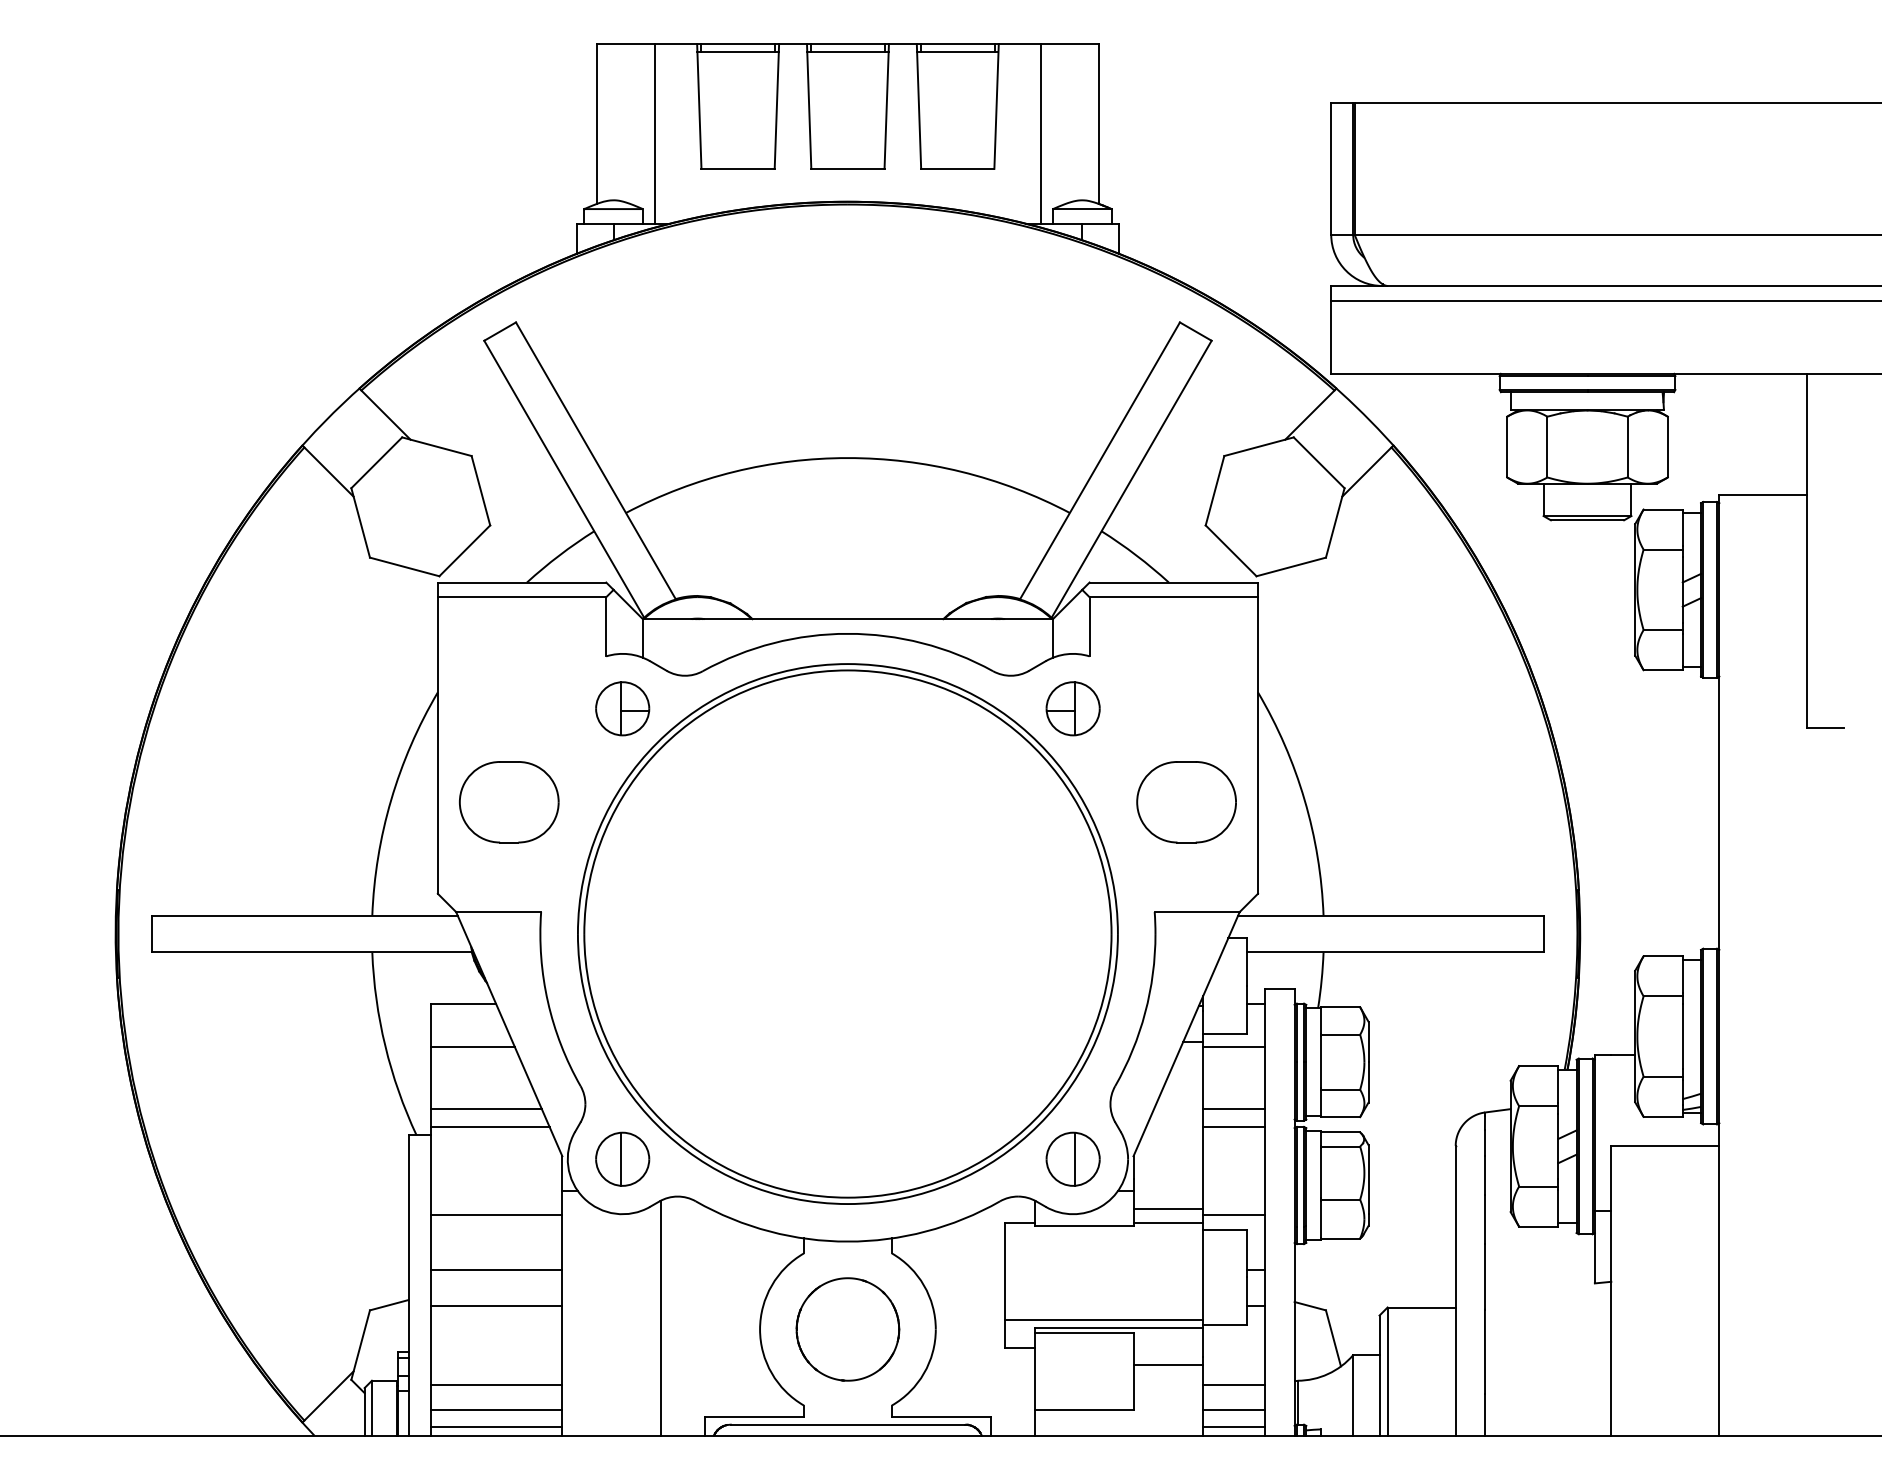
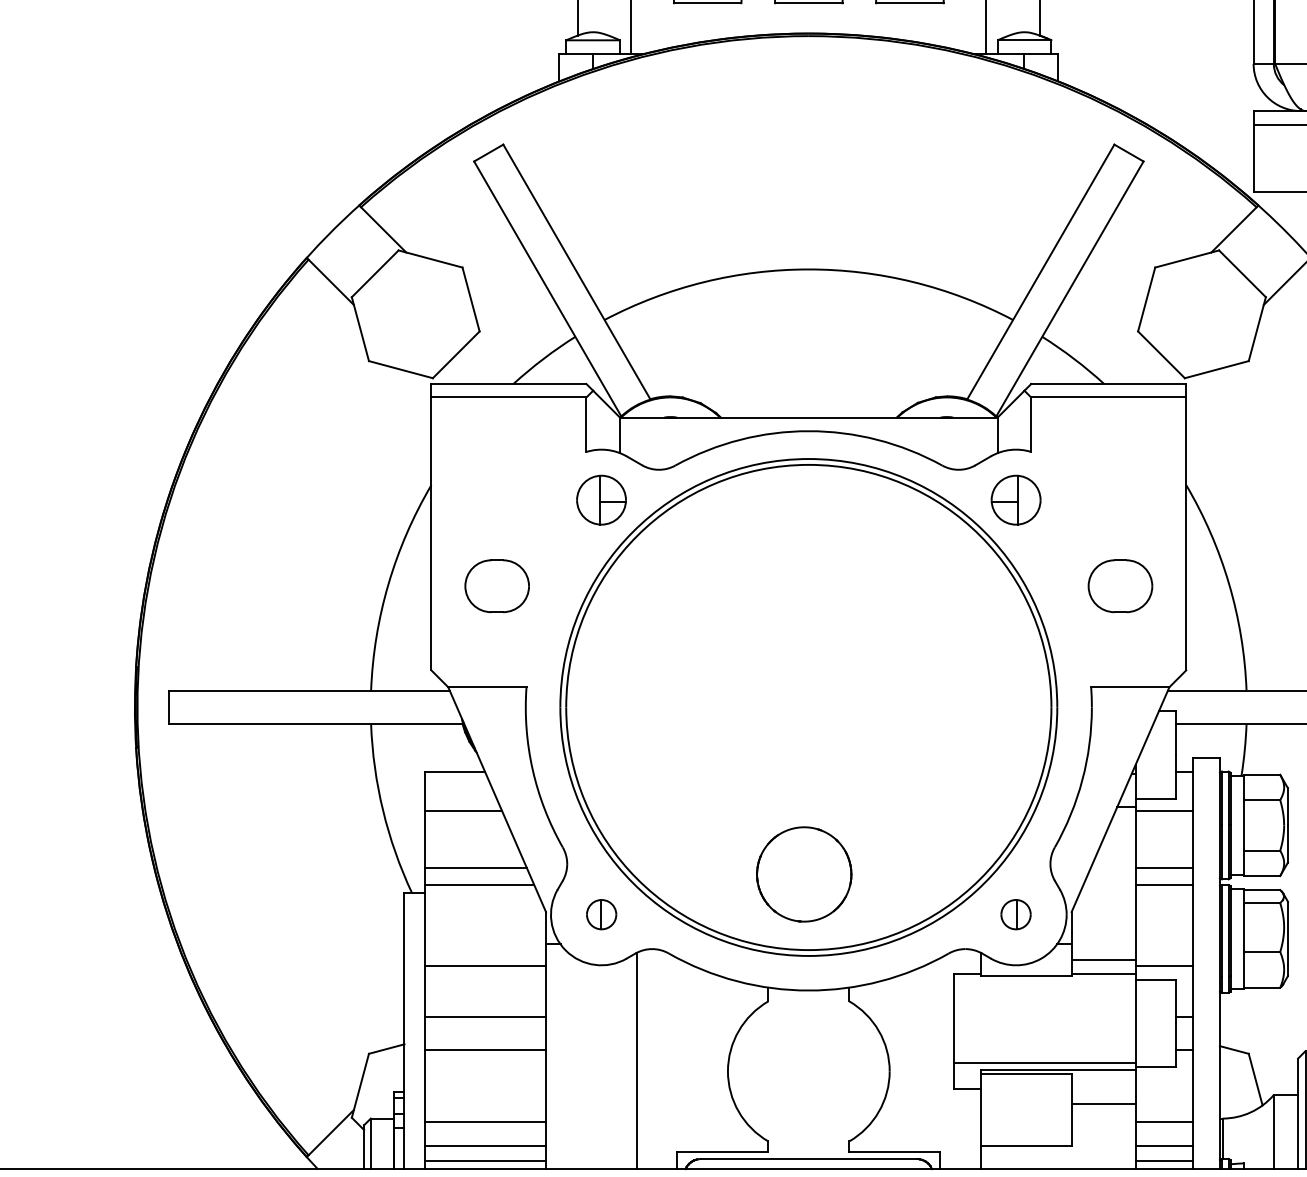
part: (509, 802) -> (497, 586), size x0.7
part: (1186, 802) -> (1120, 586), size x0.7
part: (622, 1158) -> (601, 914), size x0.6
part: (1072, 1158) -> (1015, 914), size x0.6
part: (847, 1329) -> (803, 874), moved

